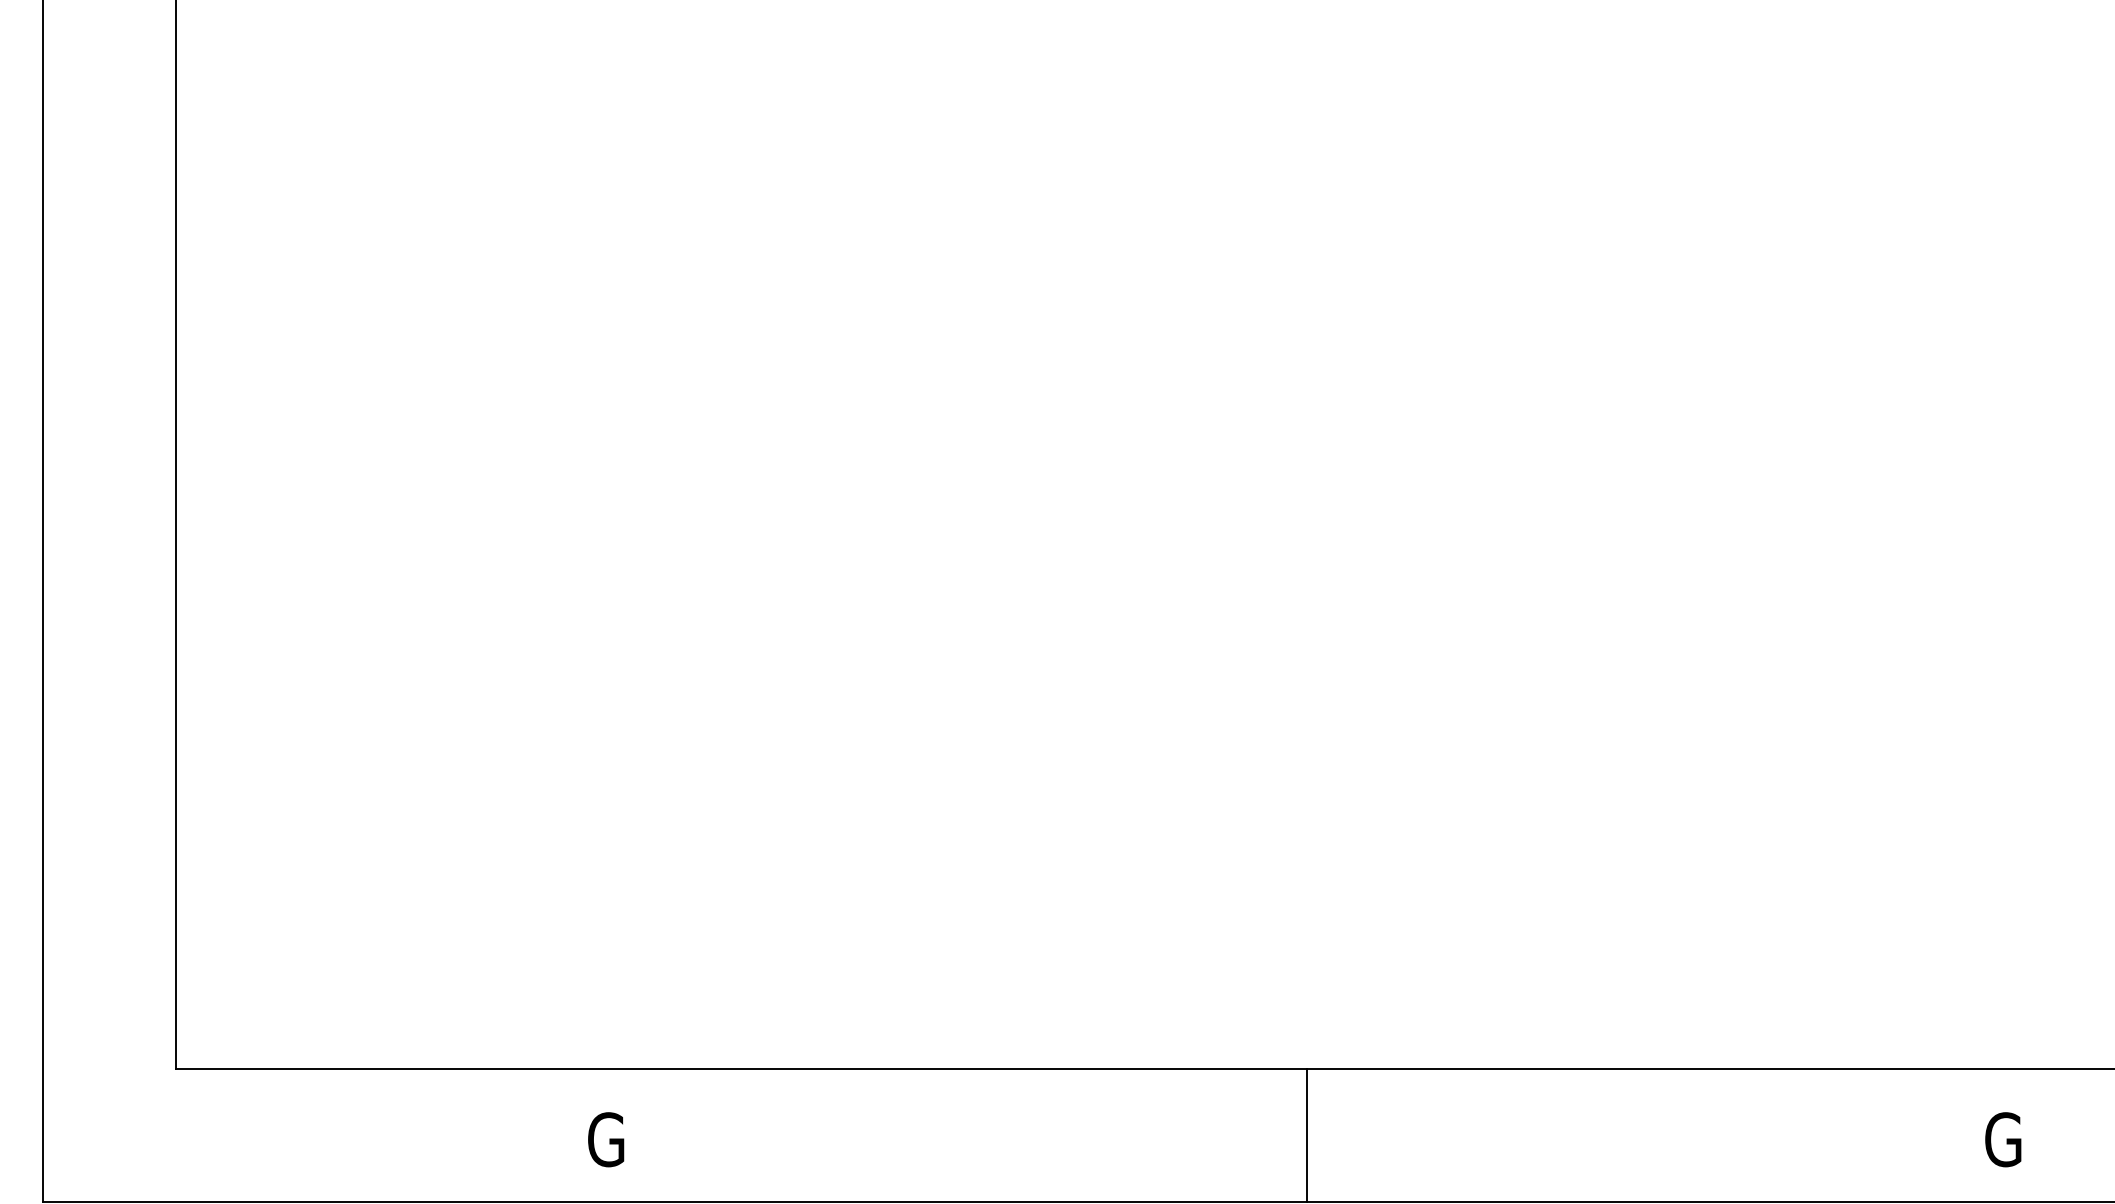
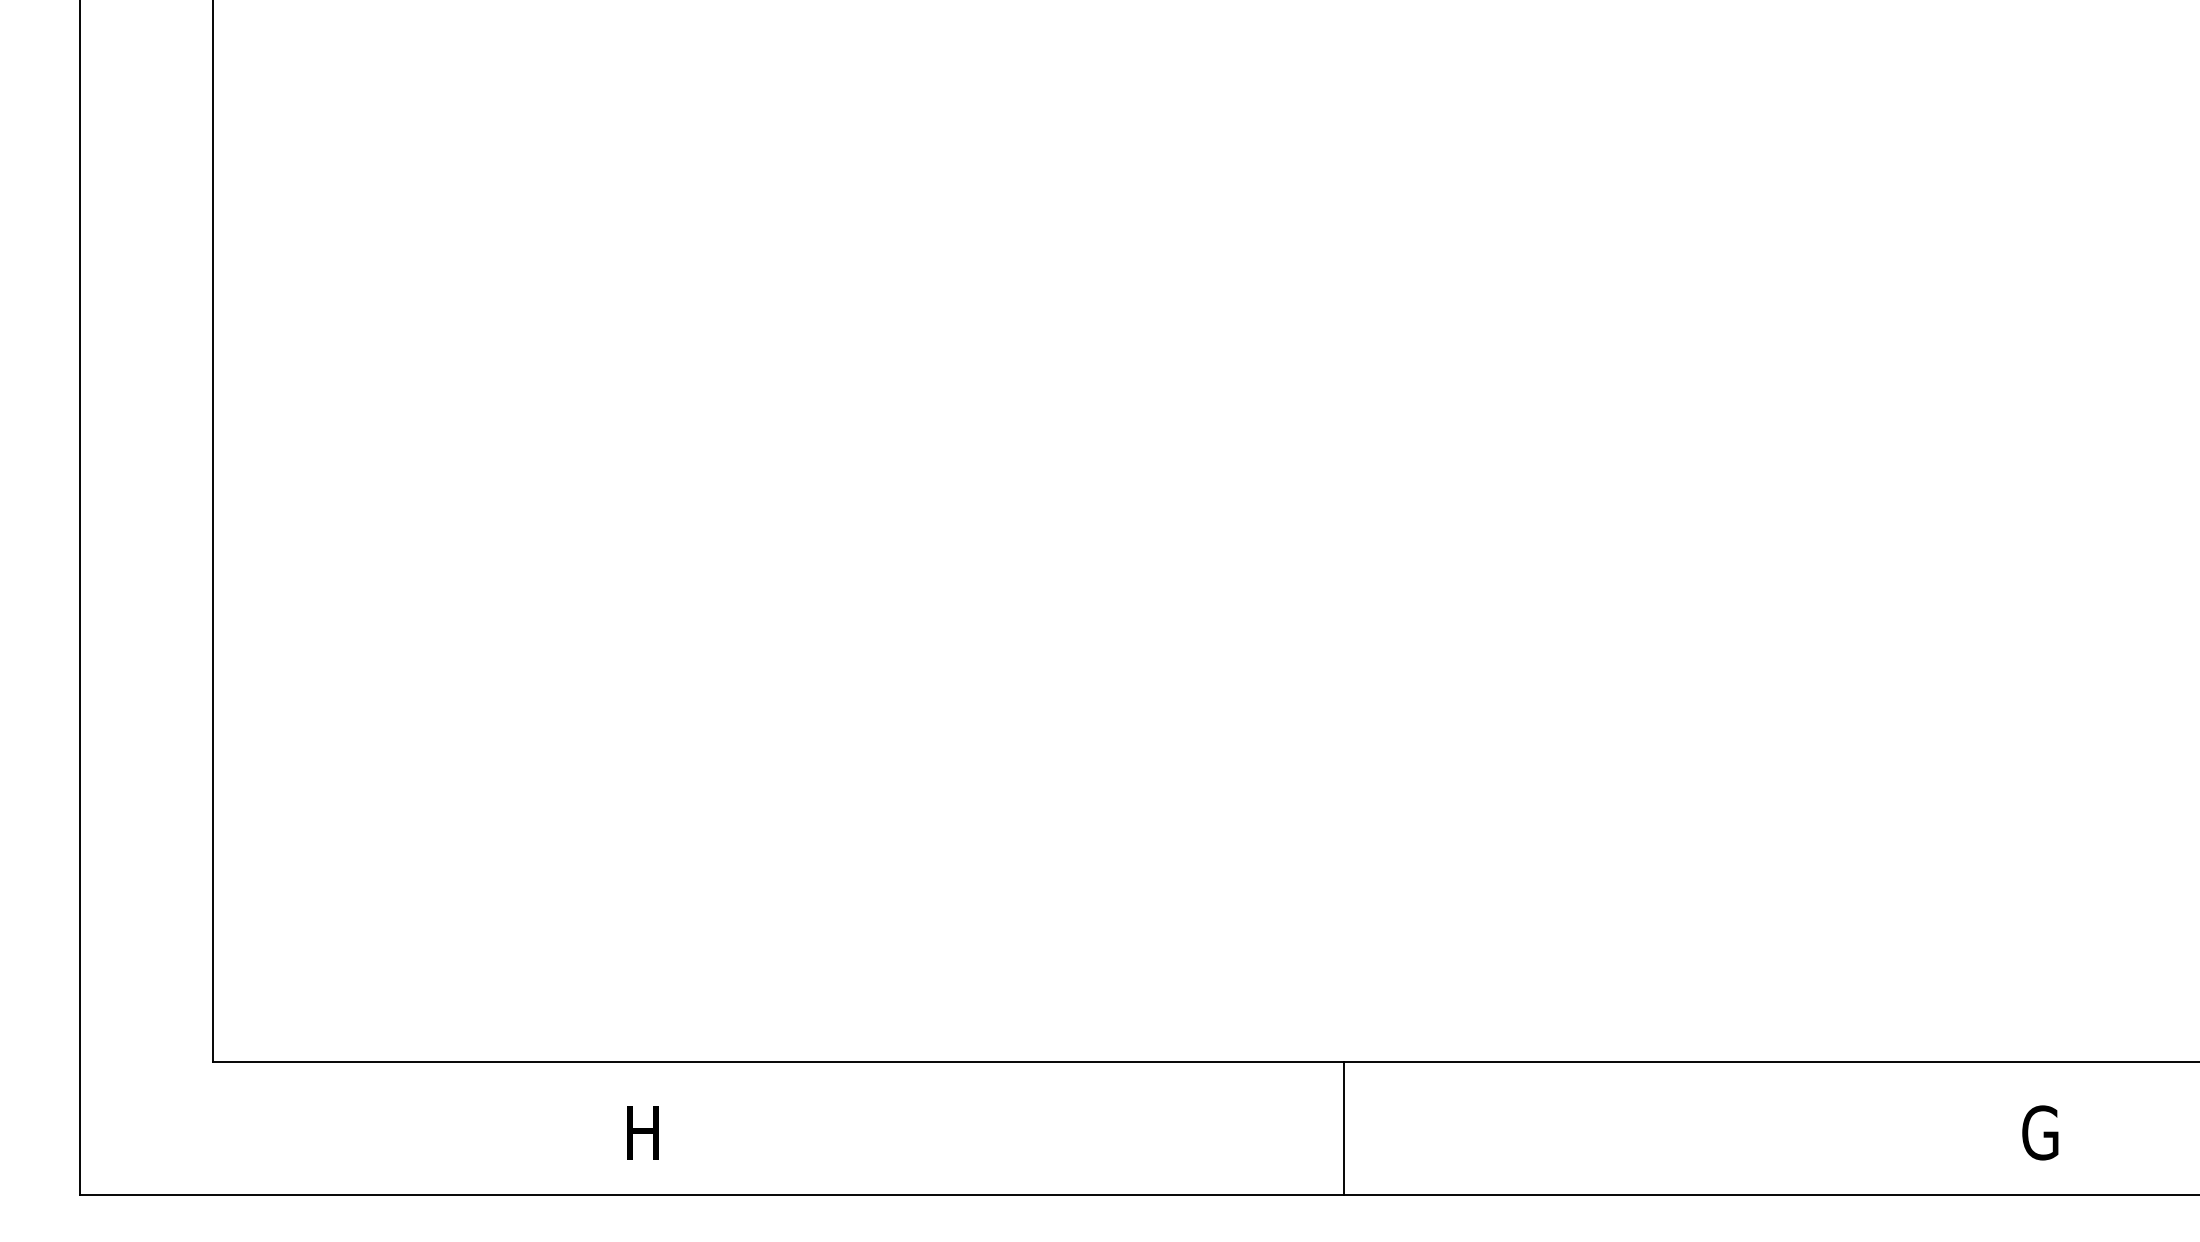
text: (606, 1139) -> (643, 1132), G -> H

